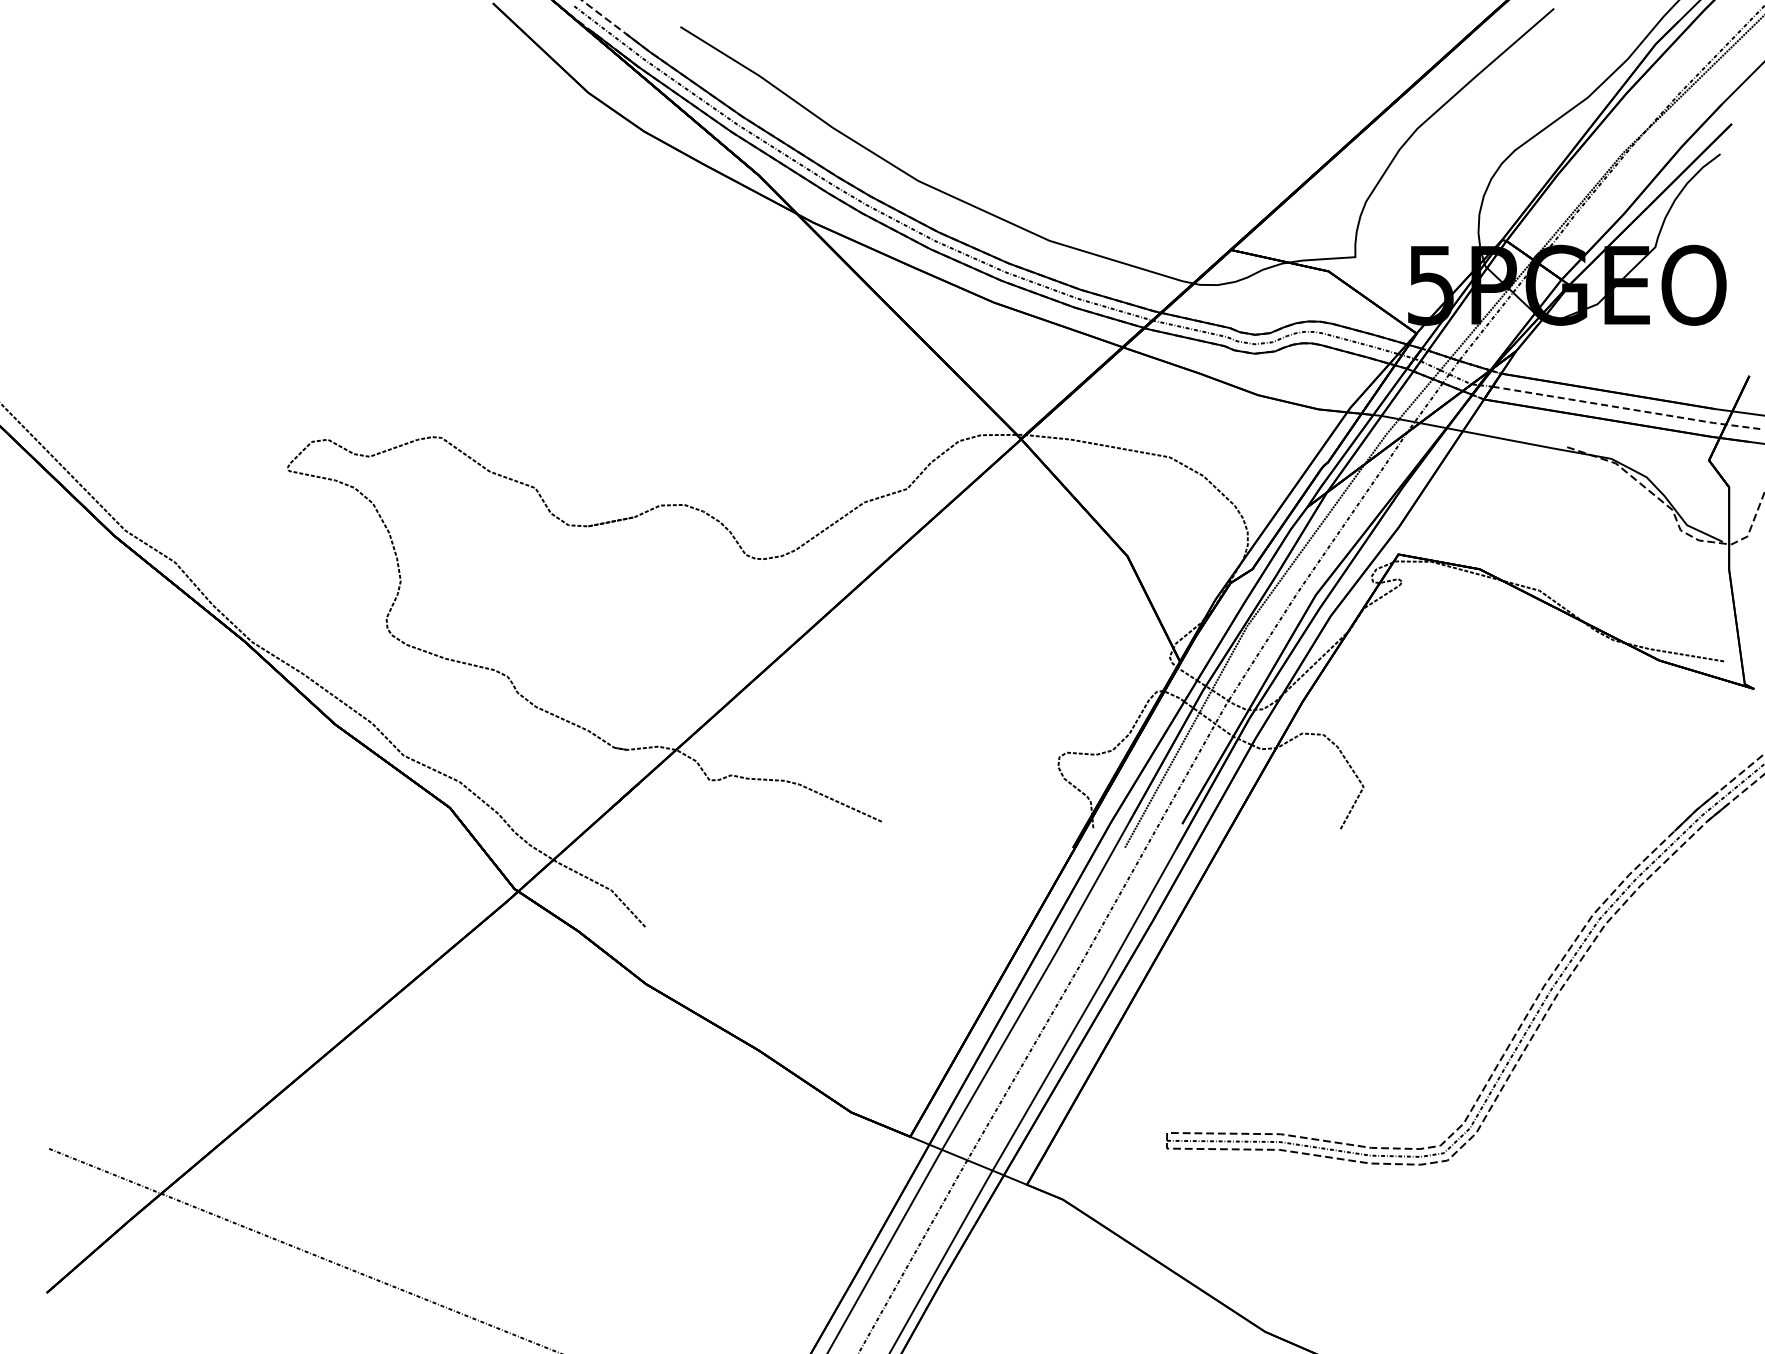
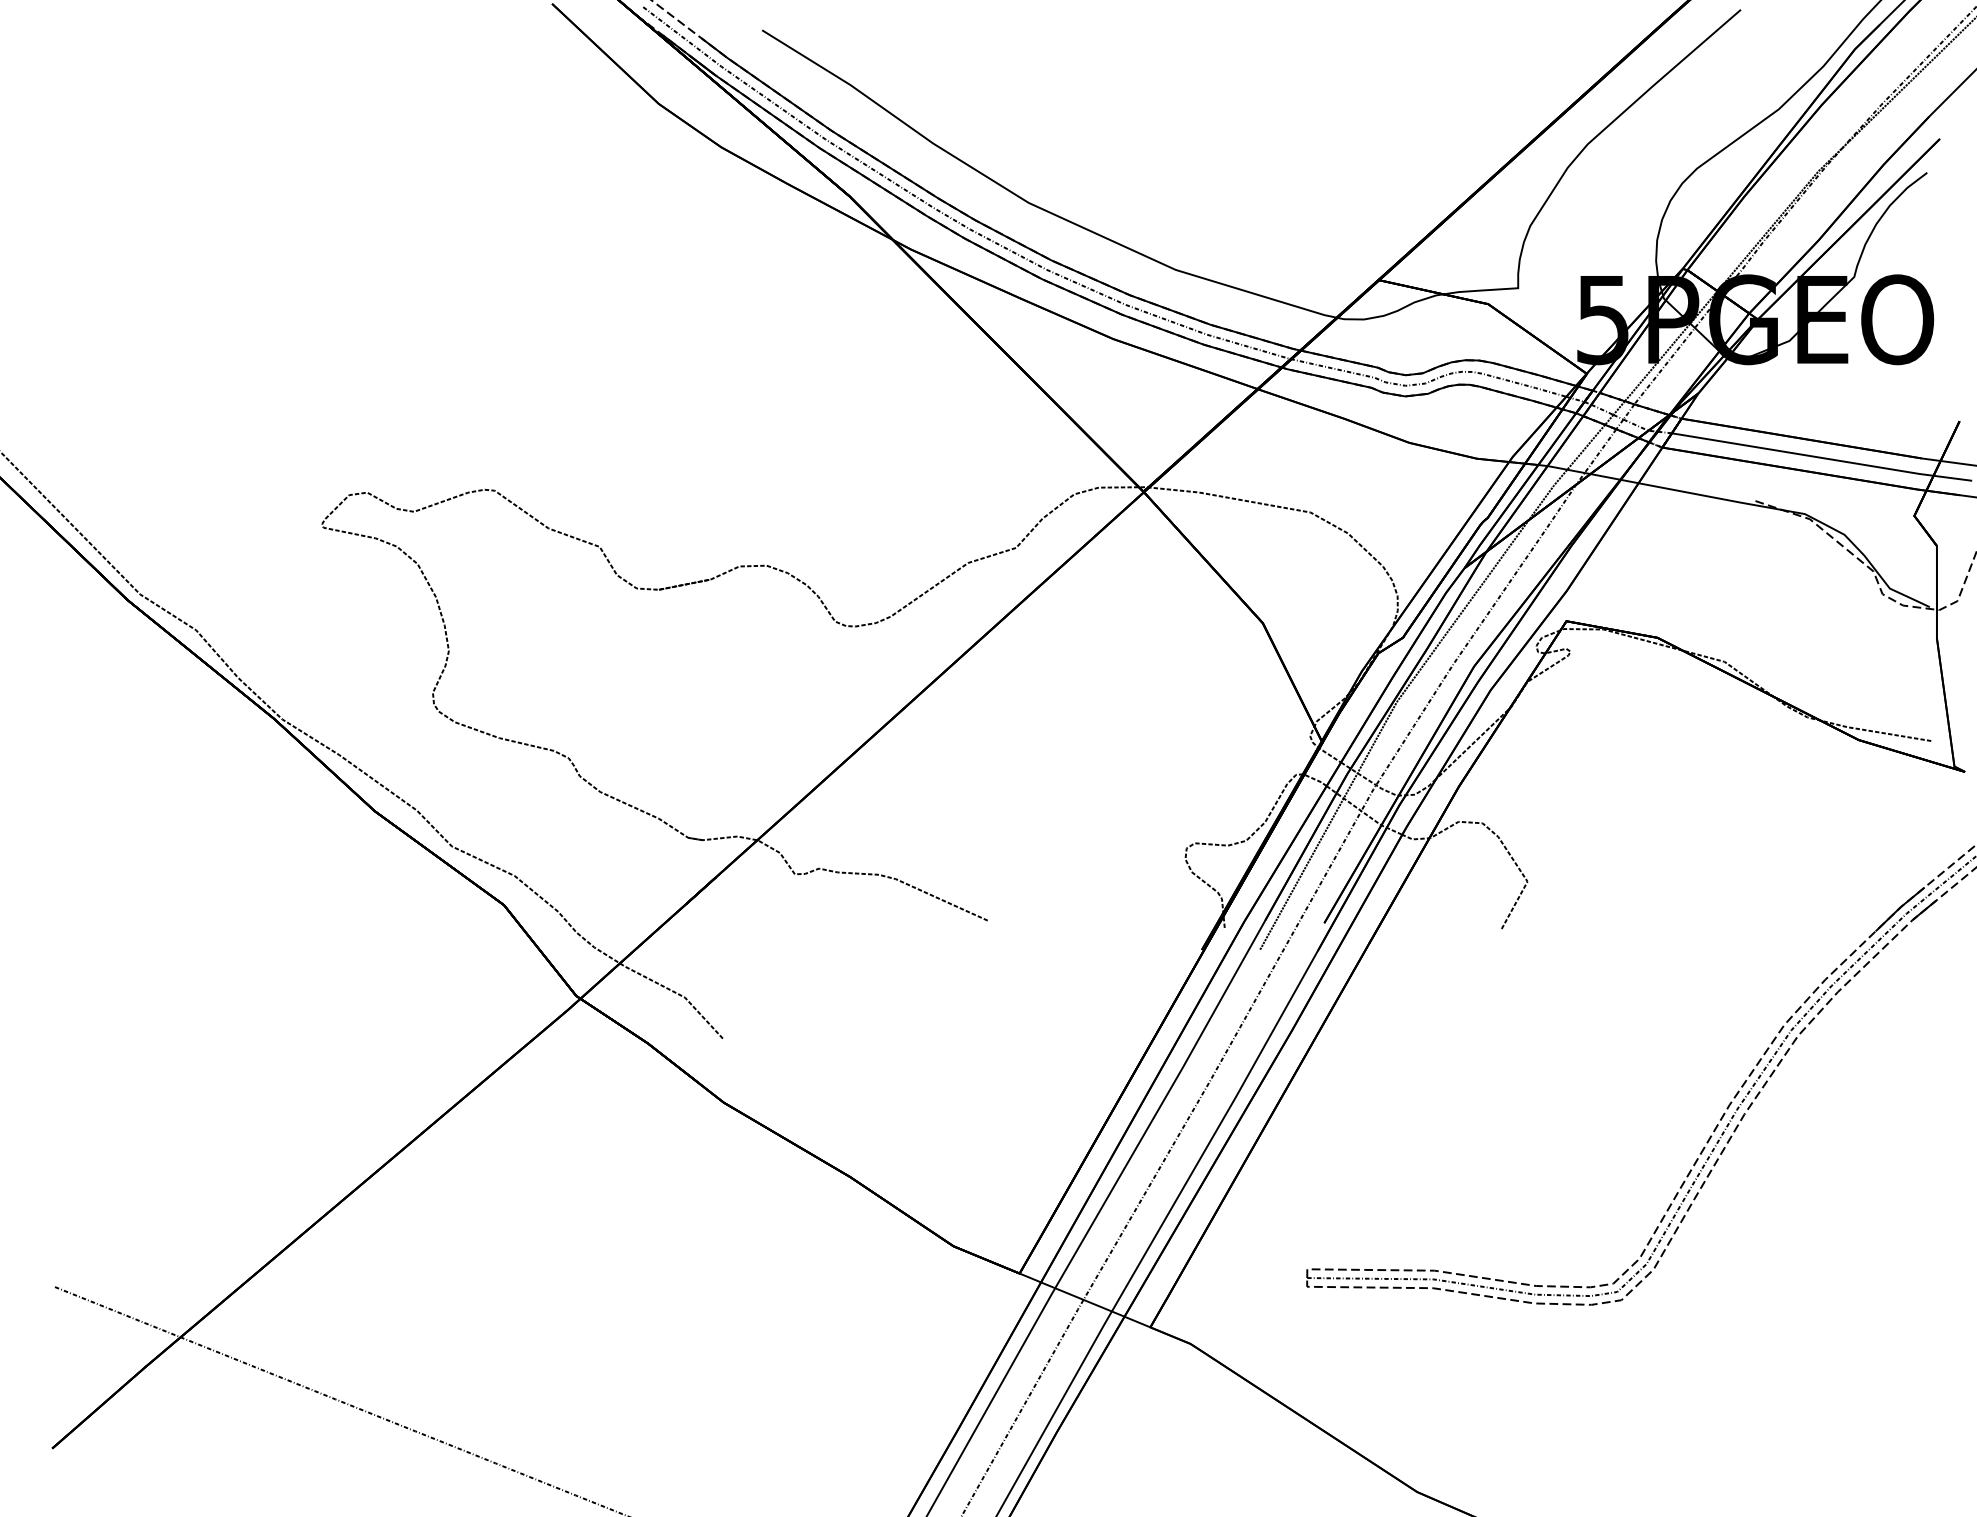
line: (1627, 408) -> (1823, 457), dashed -> solid

